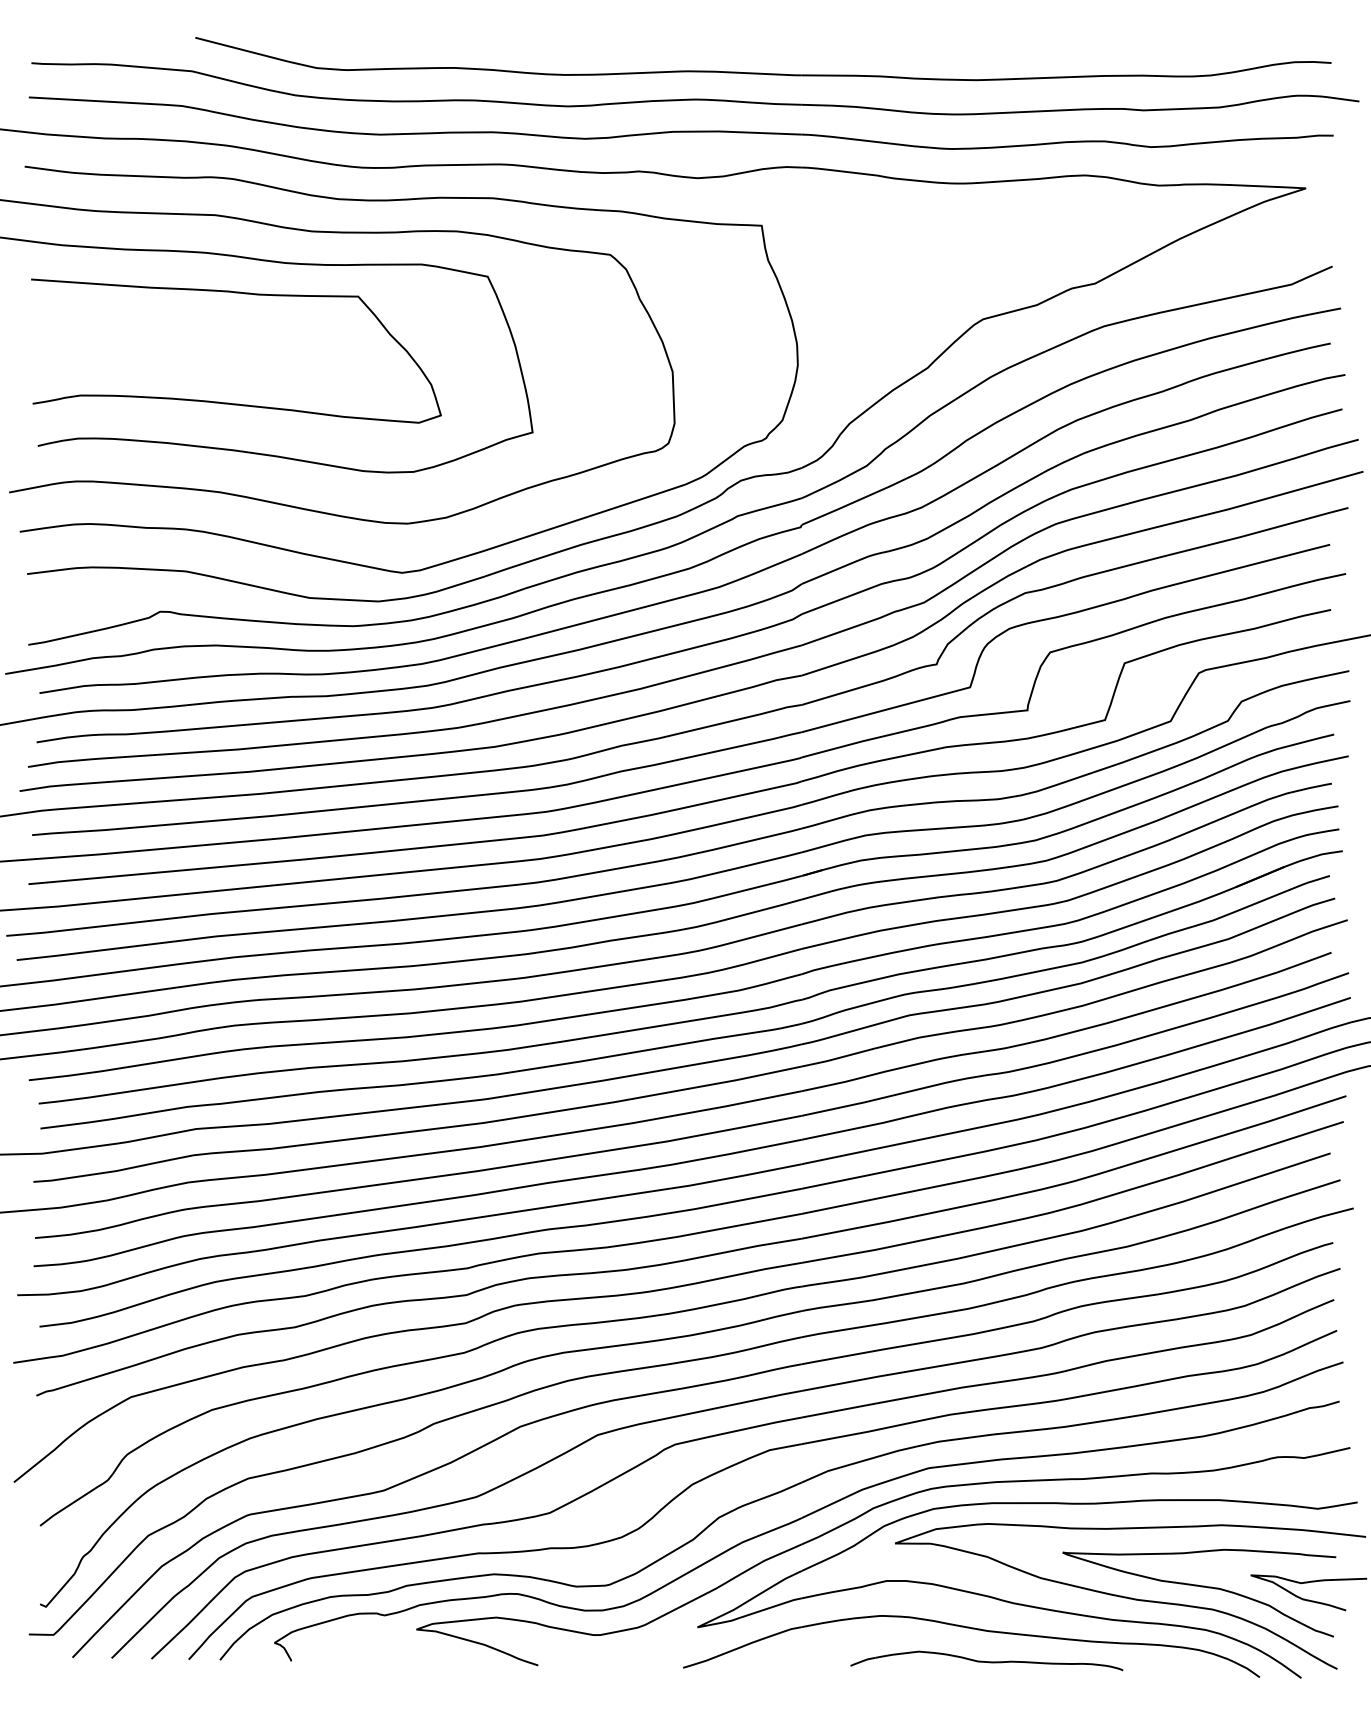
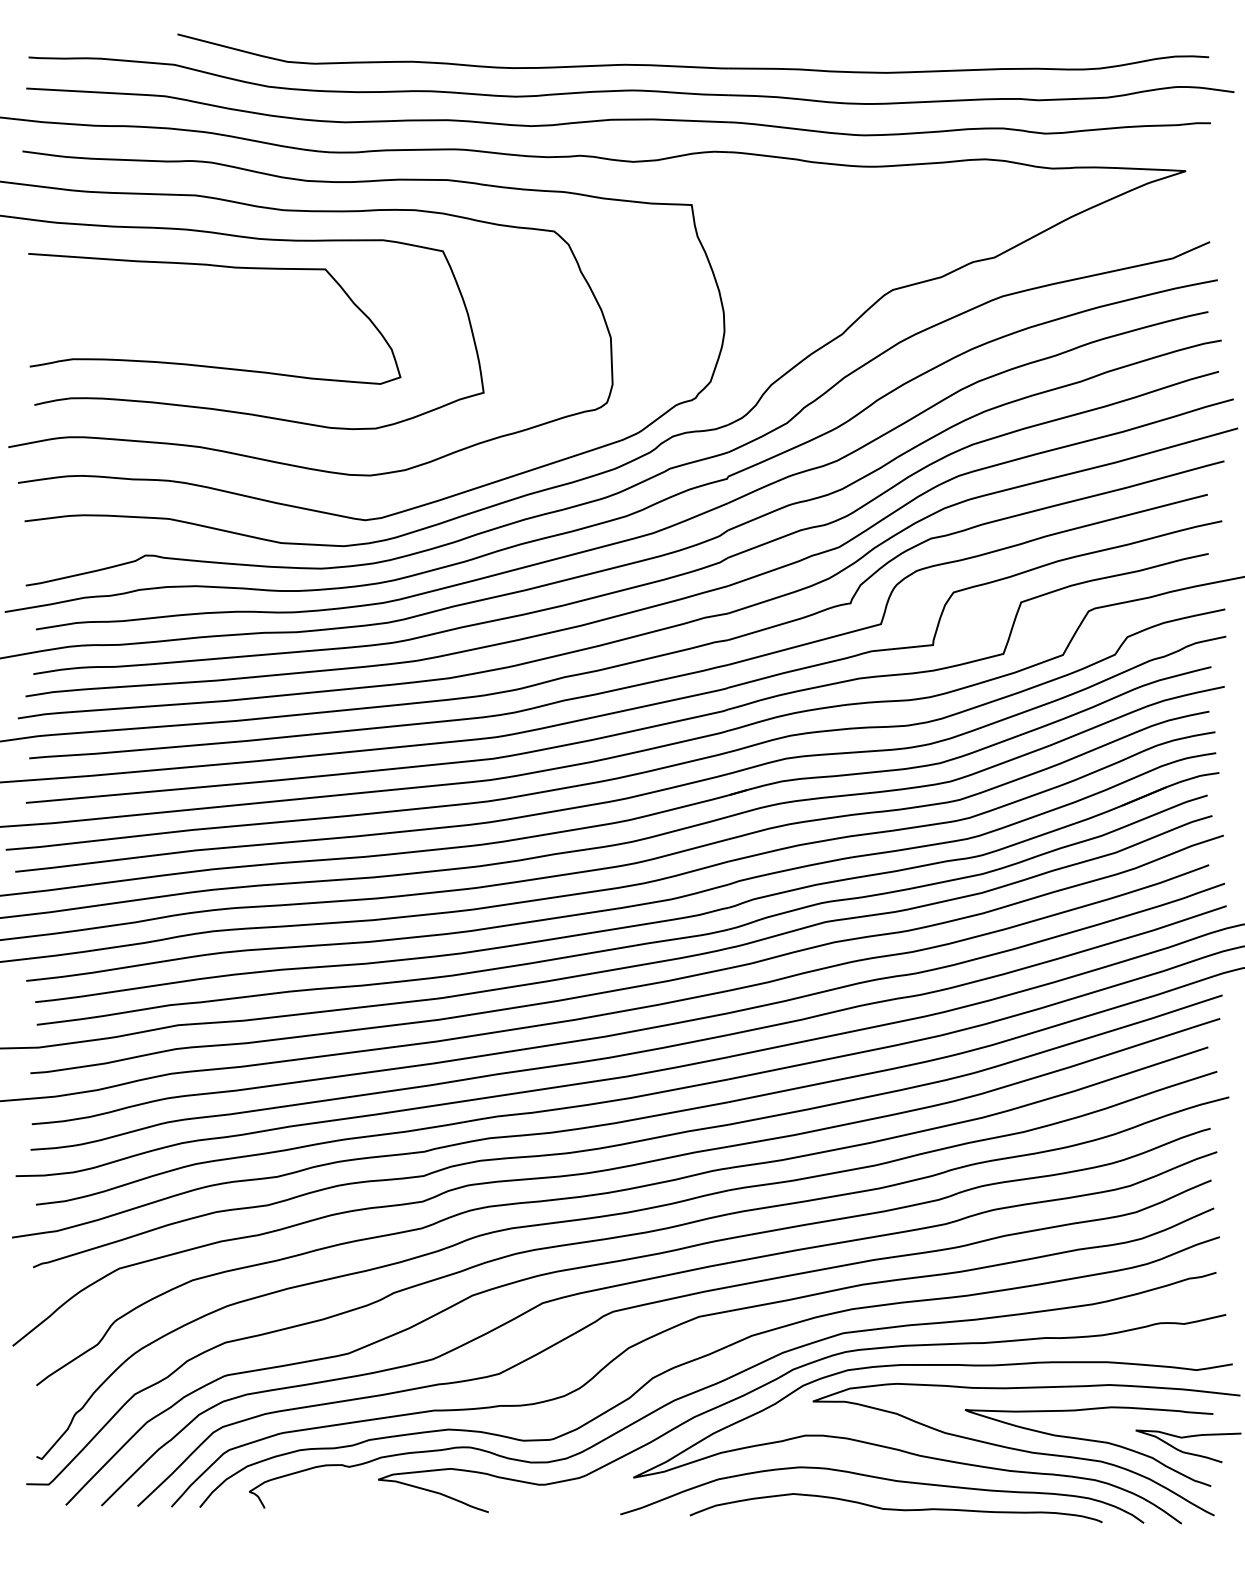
part: (986, 1661) -> (895, 1508), size x1.67

